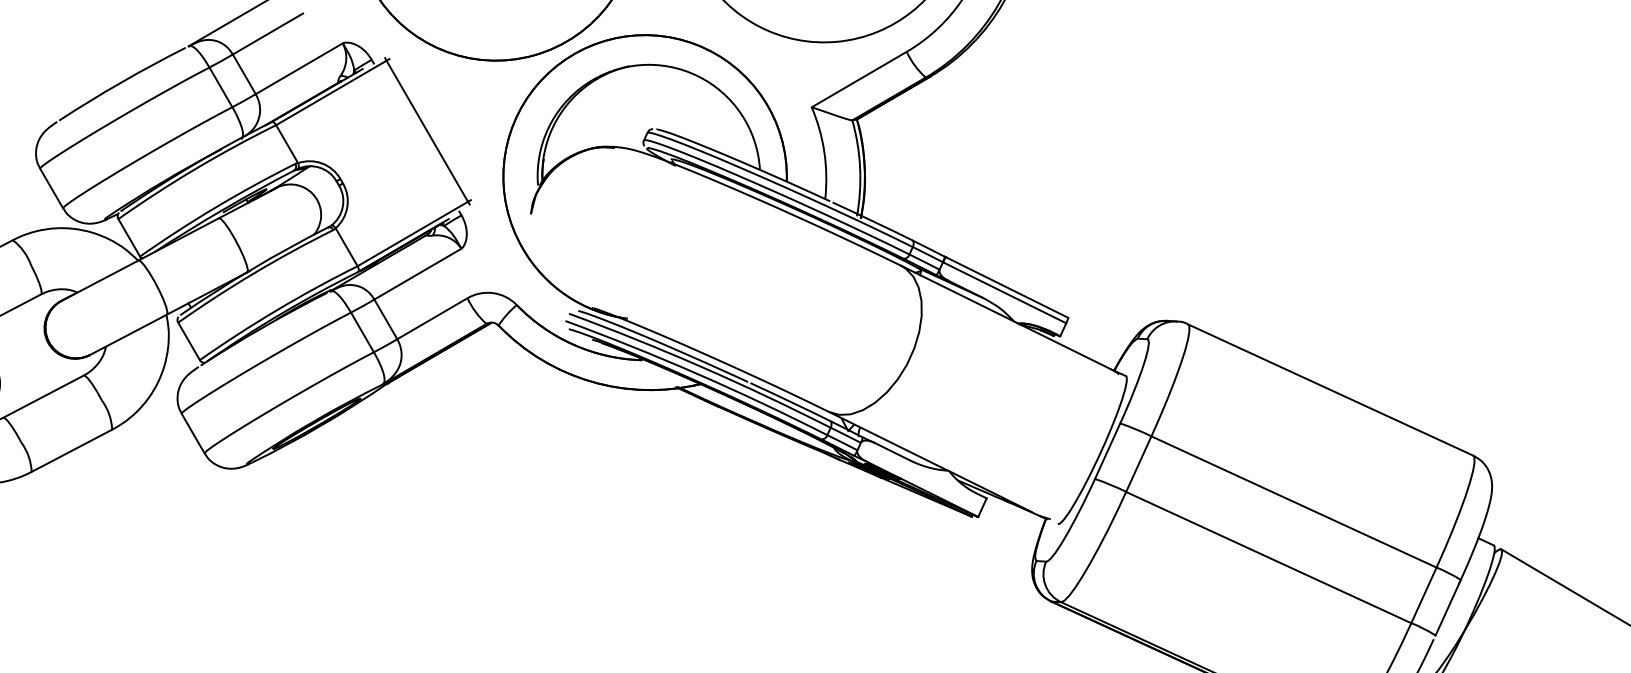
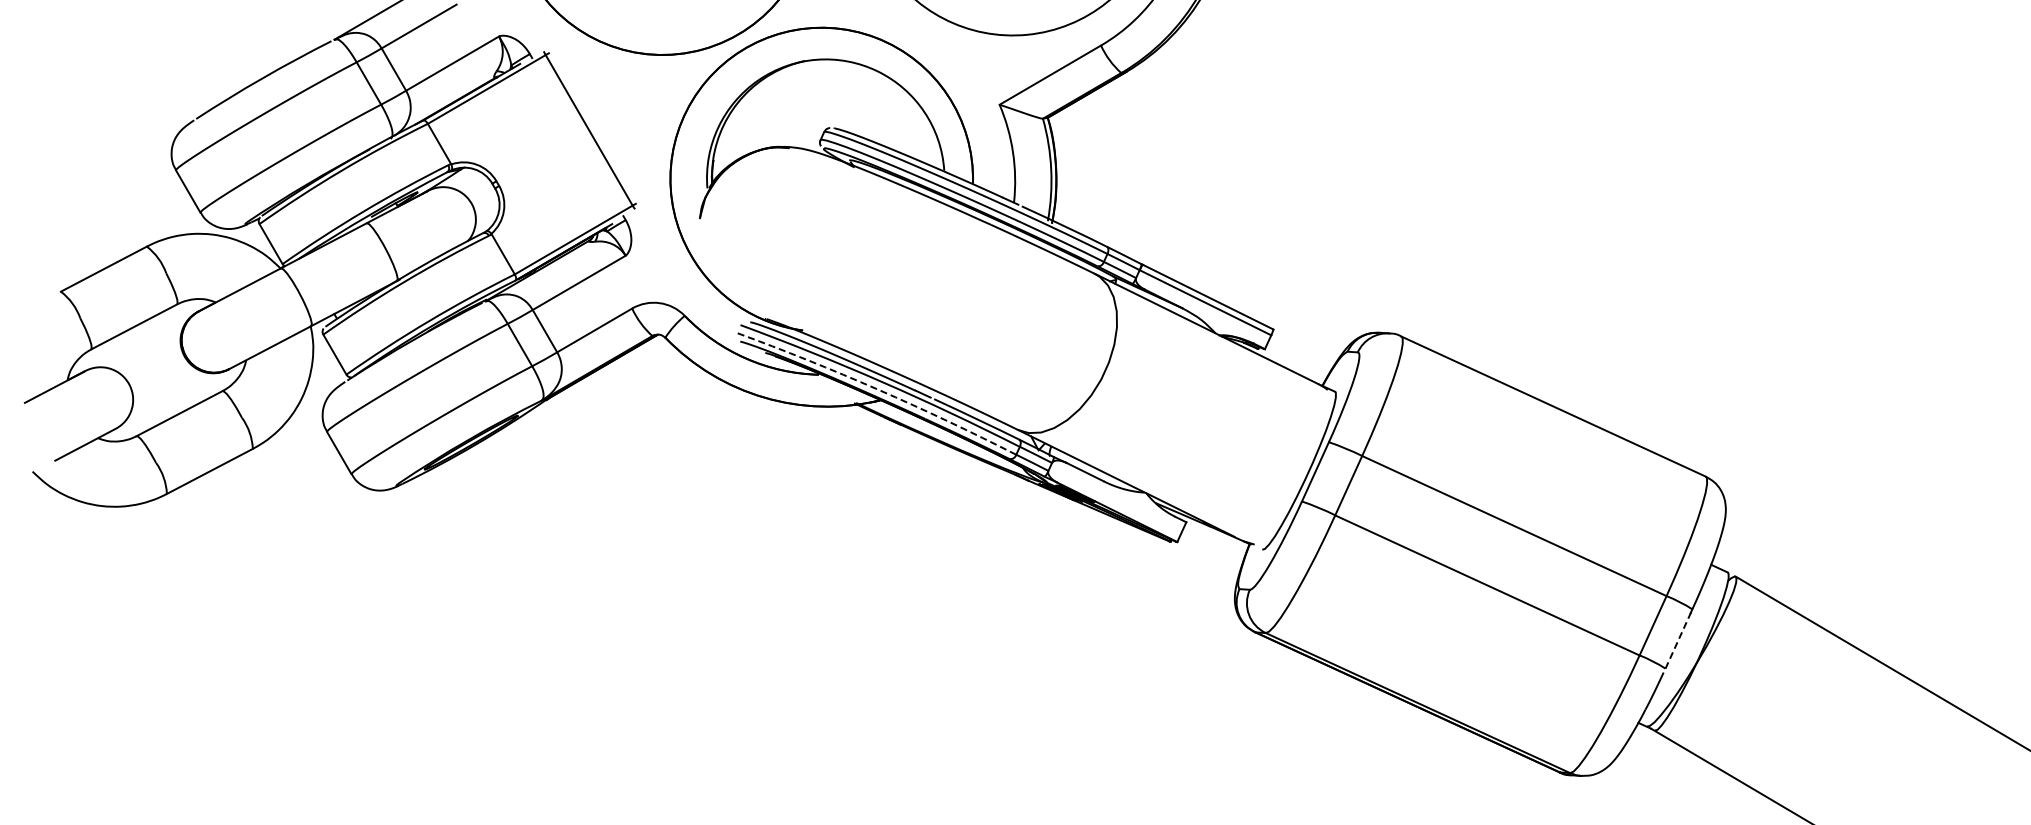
arc: (698, 374) -> (878, 389), solid -> dashed
line: (1447, 608) -> (1678, 639), solid -> dashed

